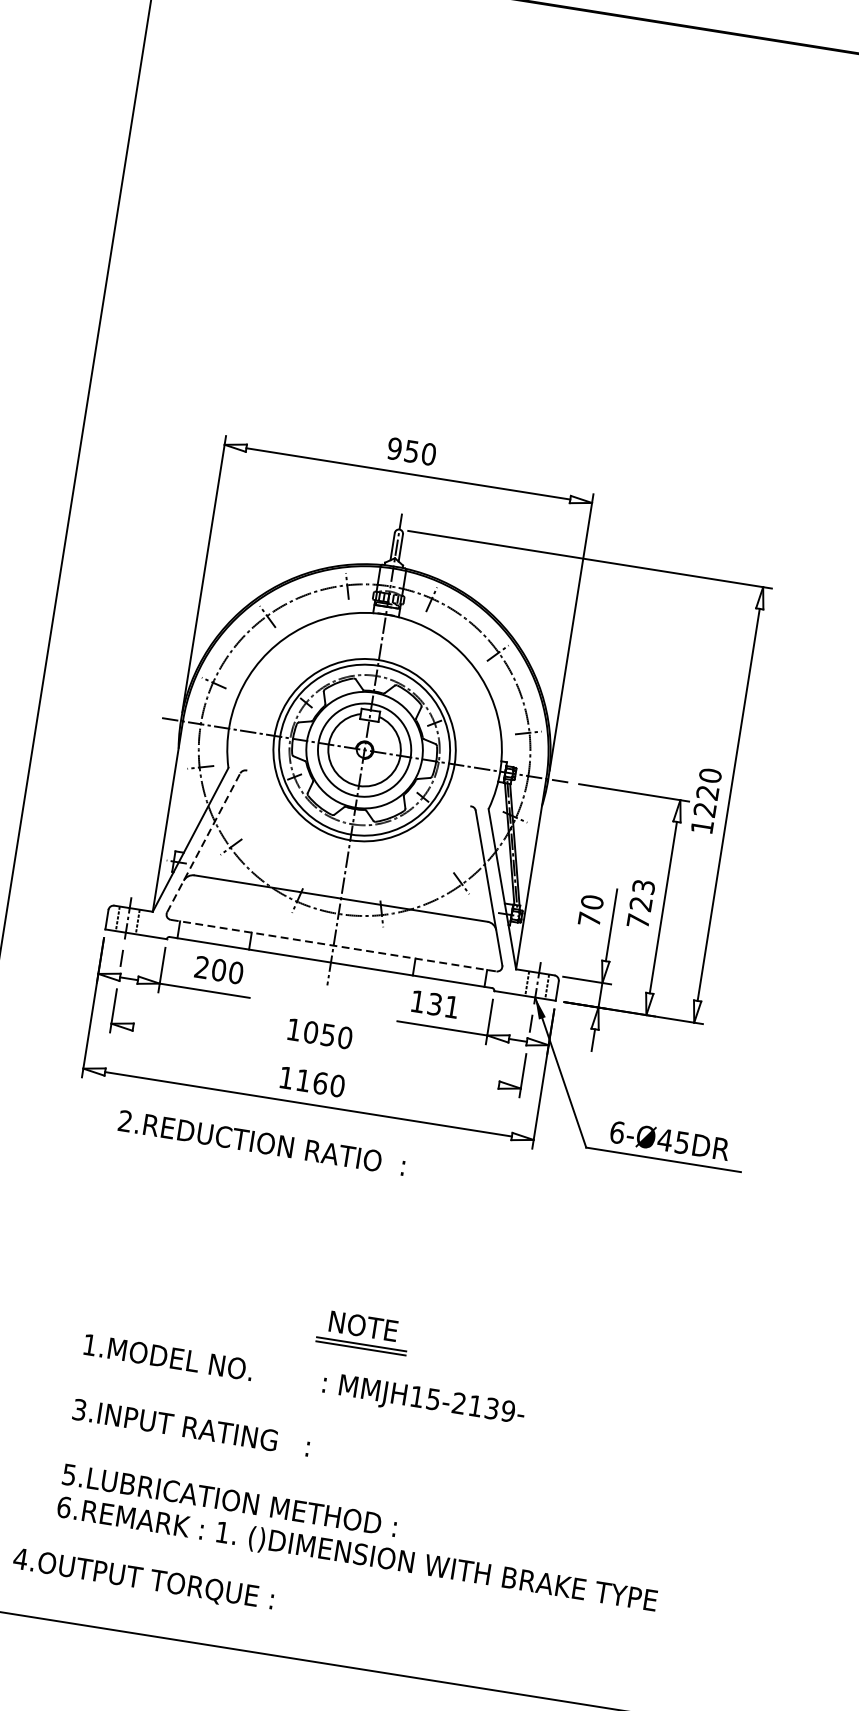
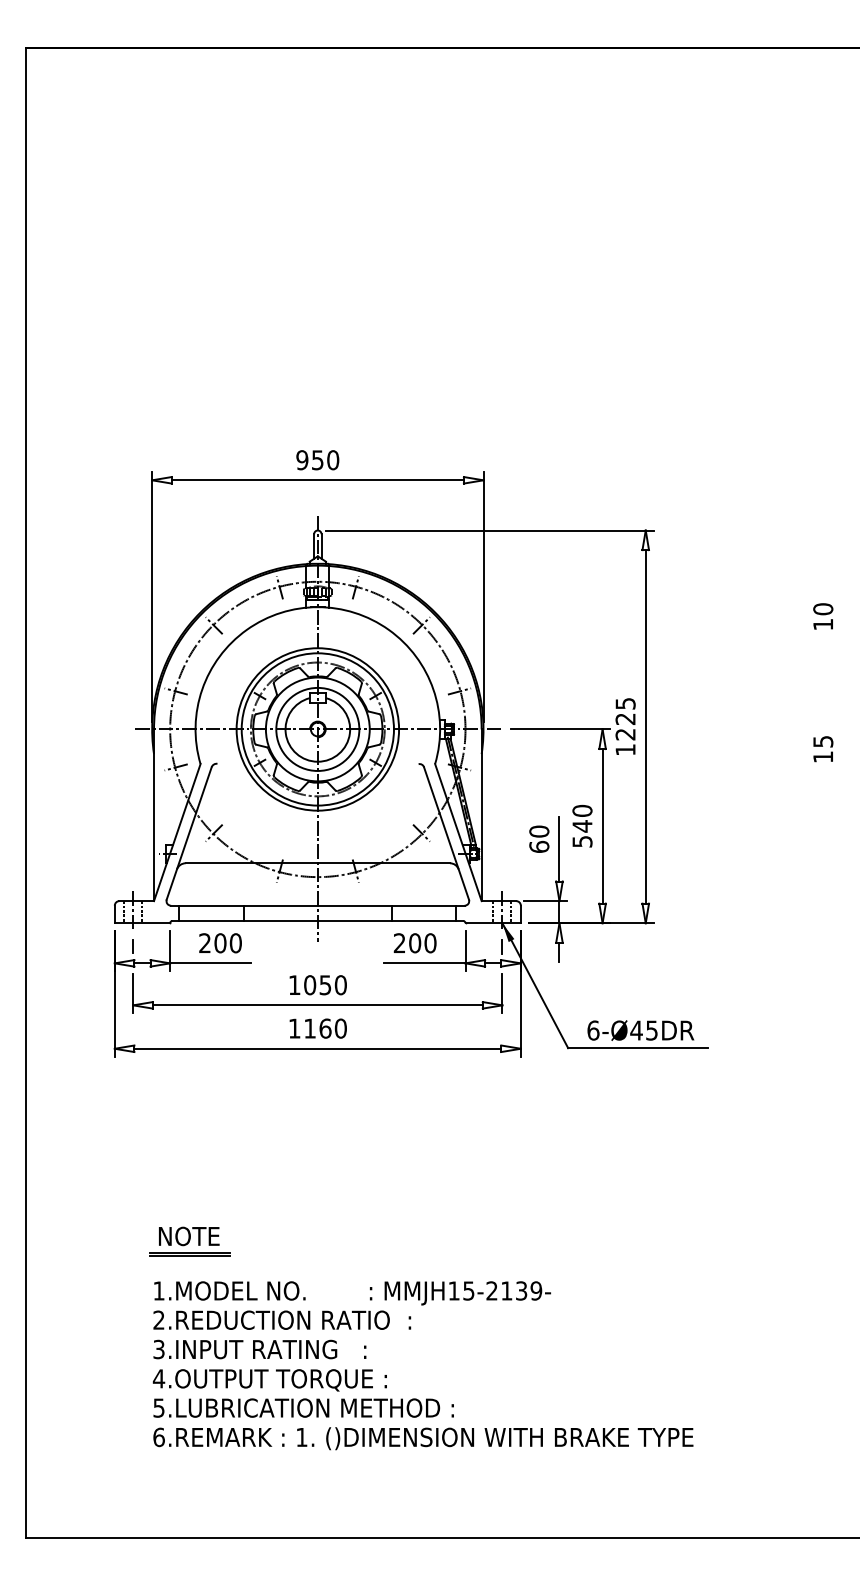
text: (710, 775) -> (625, 703), 1220 -> 1225
line: (204, 843) -> (189, 833), dashed -> solid
text: (641, 903) -> (582, 825), 723 -> 540
text: (589, 918) -> (539, 846), 70 -> 60
line: (333, 945) -> (317, 905), dashed -> solid
text: (434, 1004) -> (414, 943), 131 -> 200
line: (315, 1056) -> (317, 1005), added
text: (262, 1142) -> (282, 1319), moved
part: (363, 1332) -> (189, 1241), moved
text: (142, 1580) -> (269, 1380), moved

